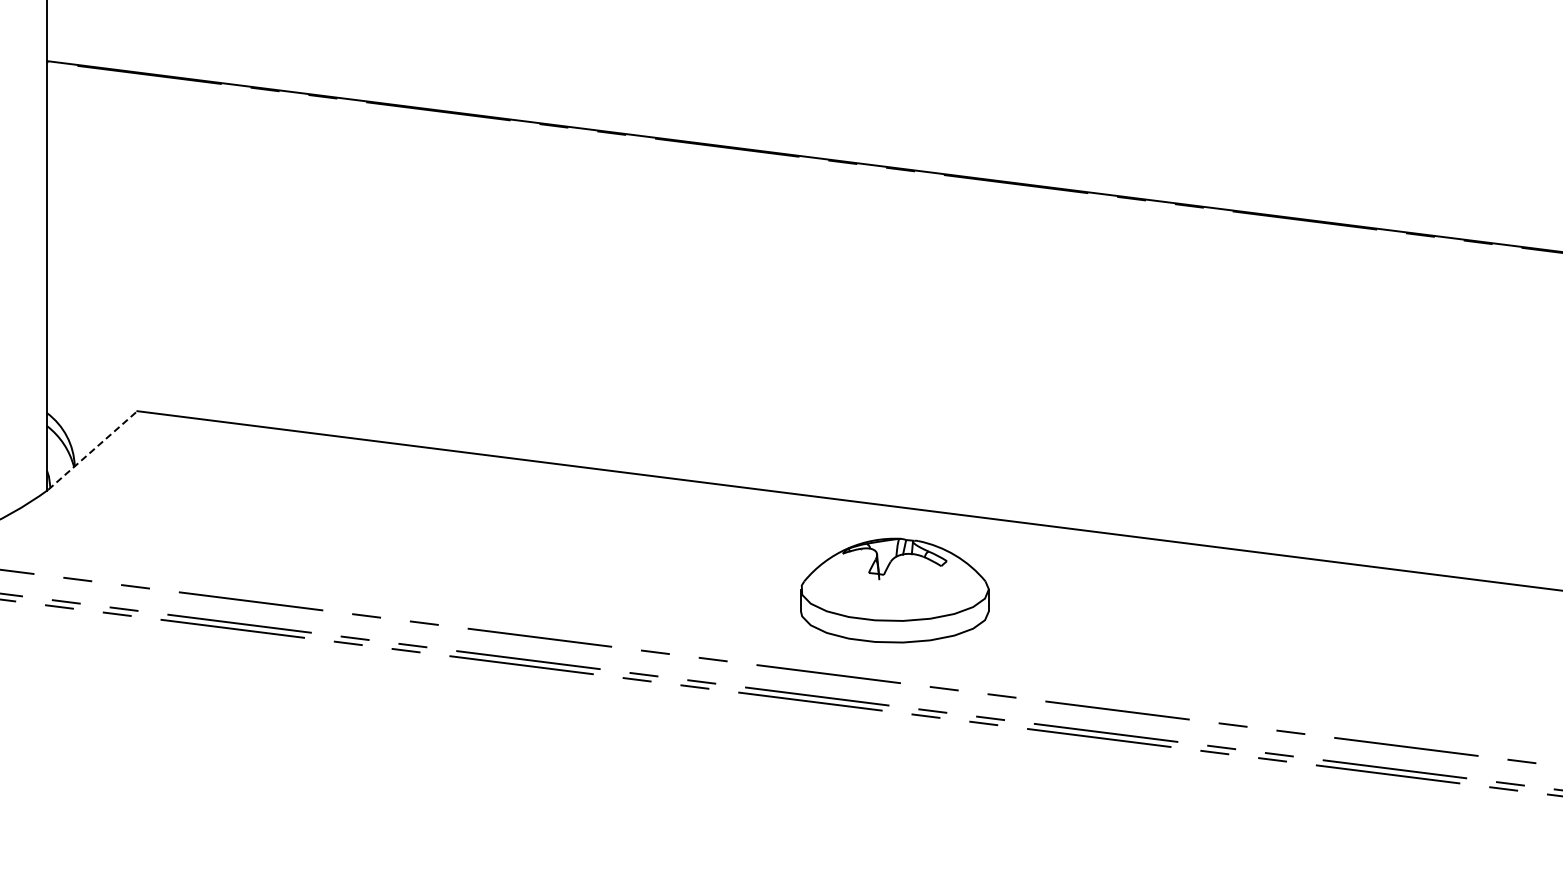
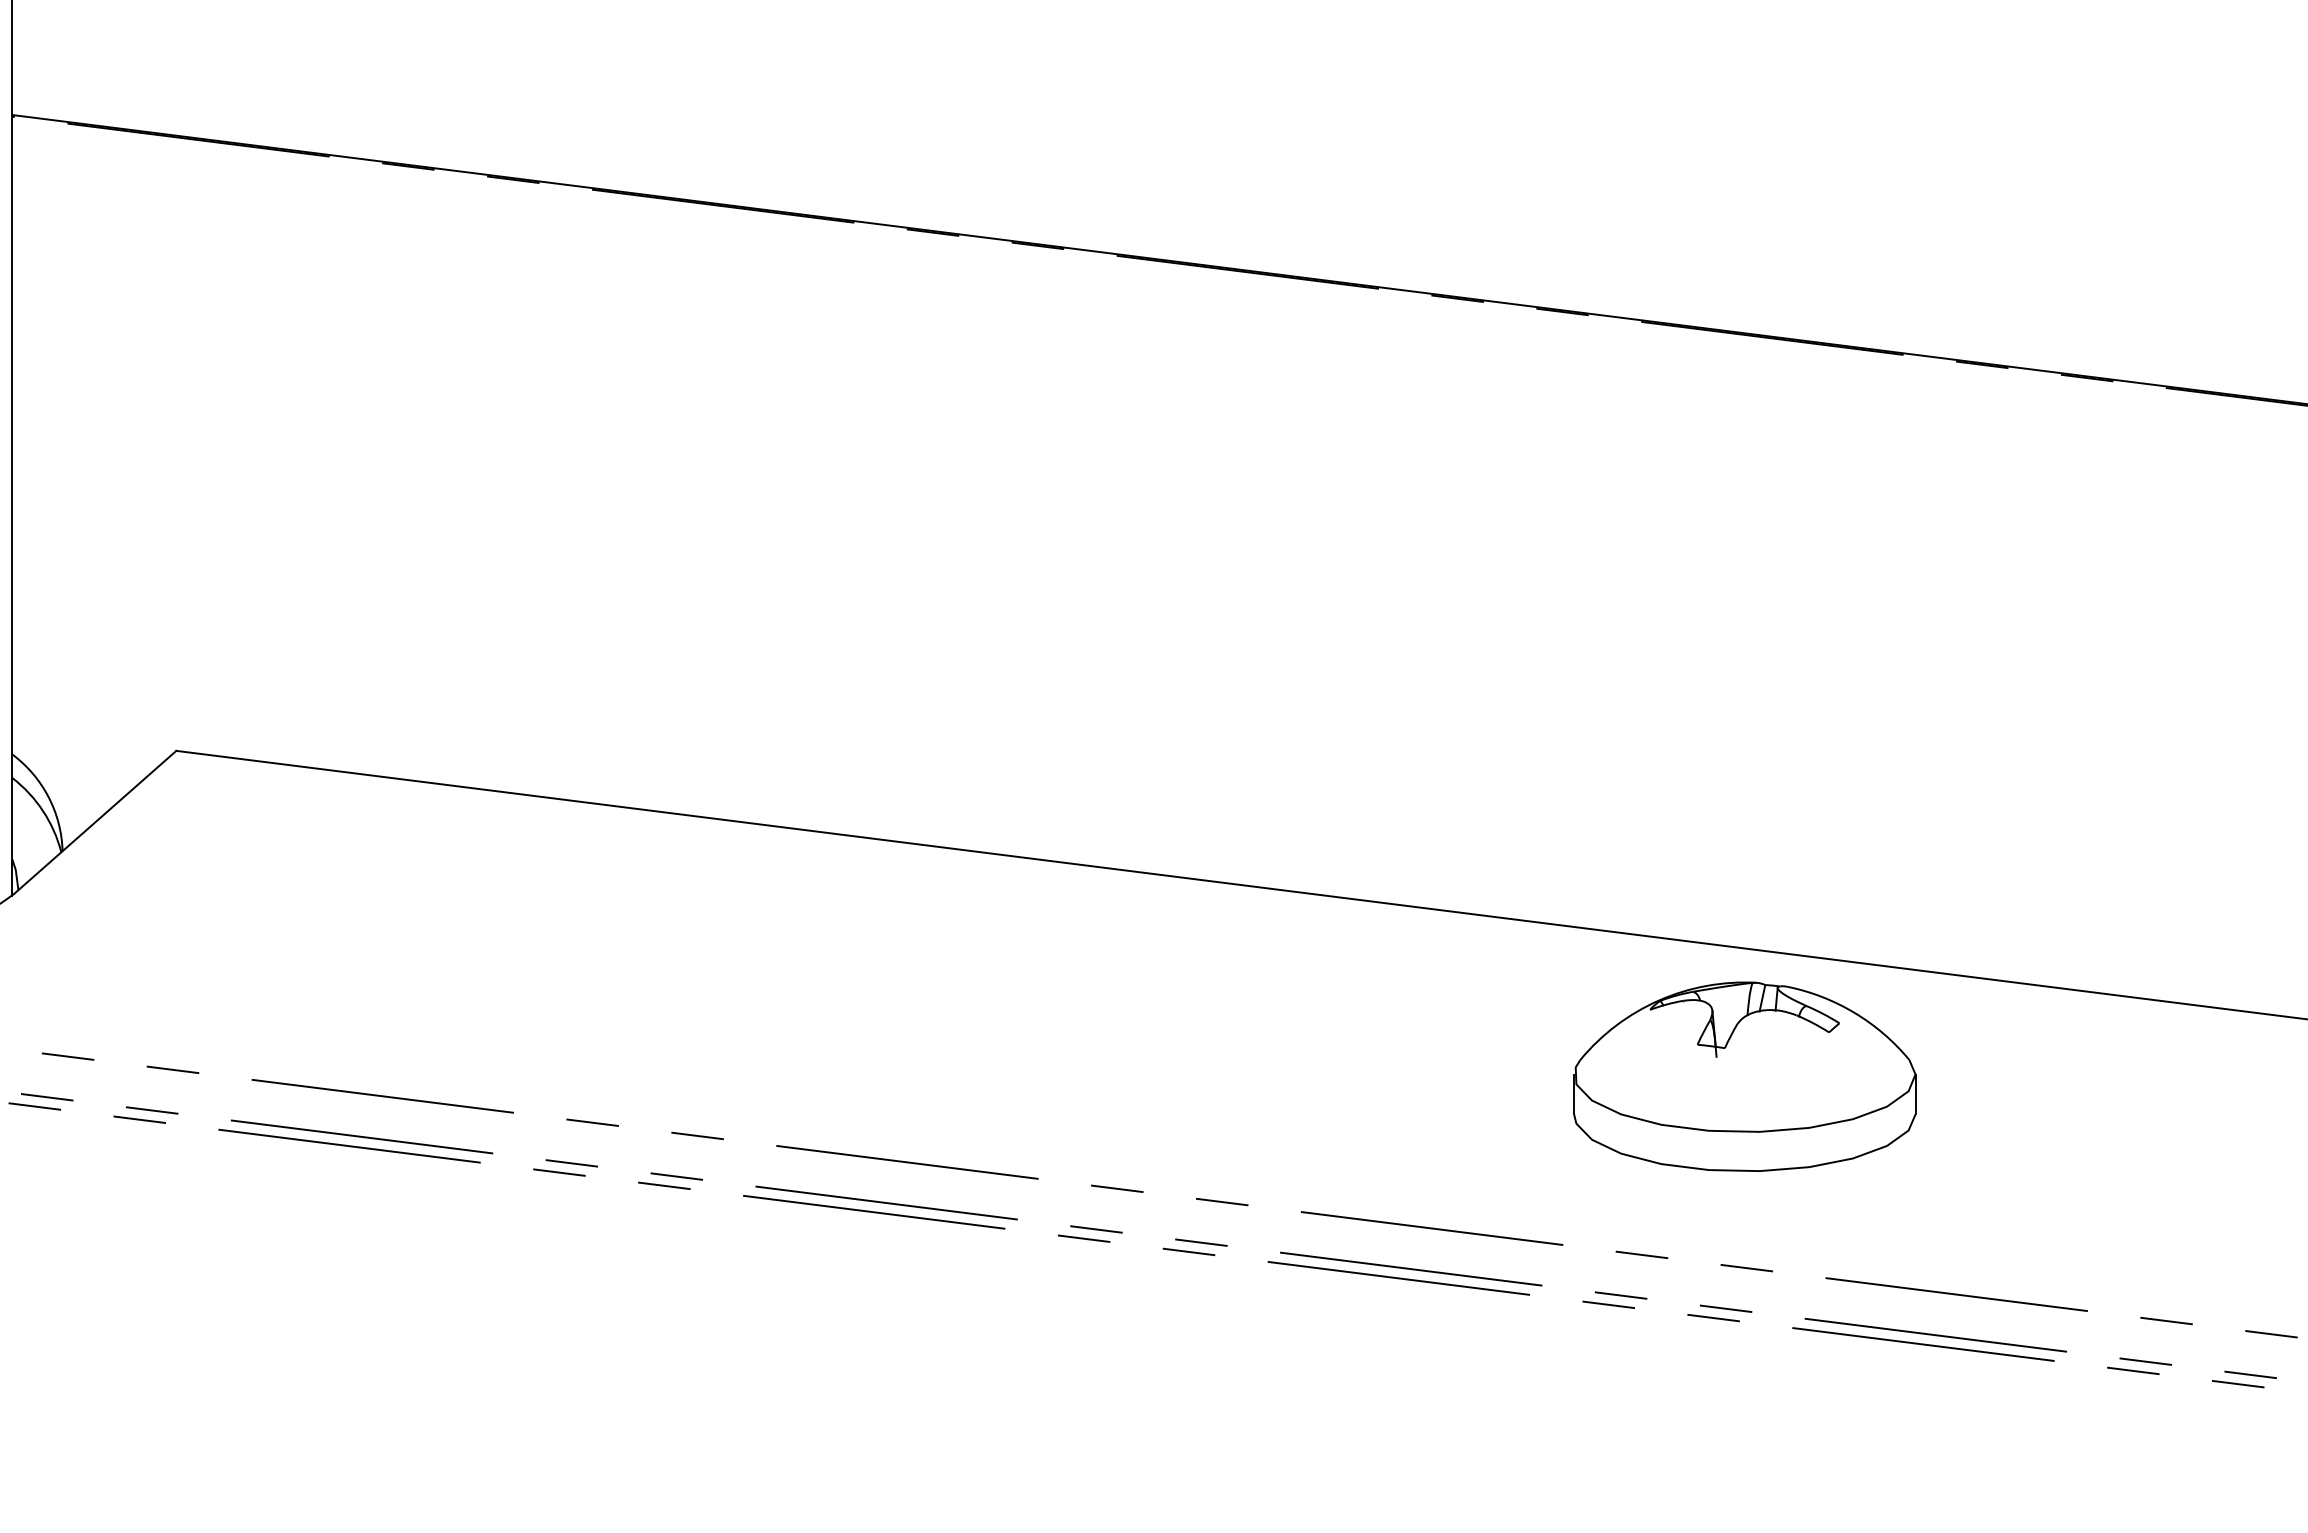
line: (93, 450) -> (96, 822), dashed -> solid
part: (894, 590) -> (1744, 1076), moved

